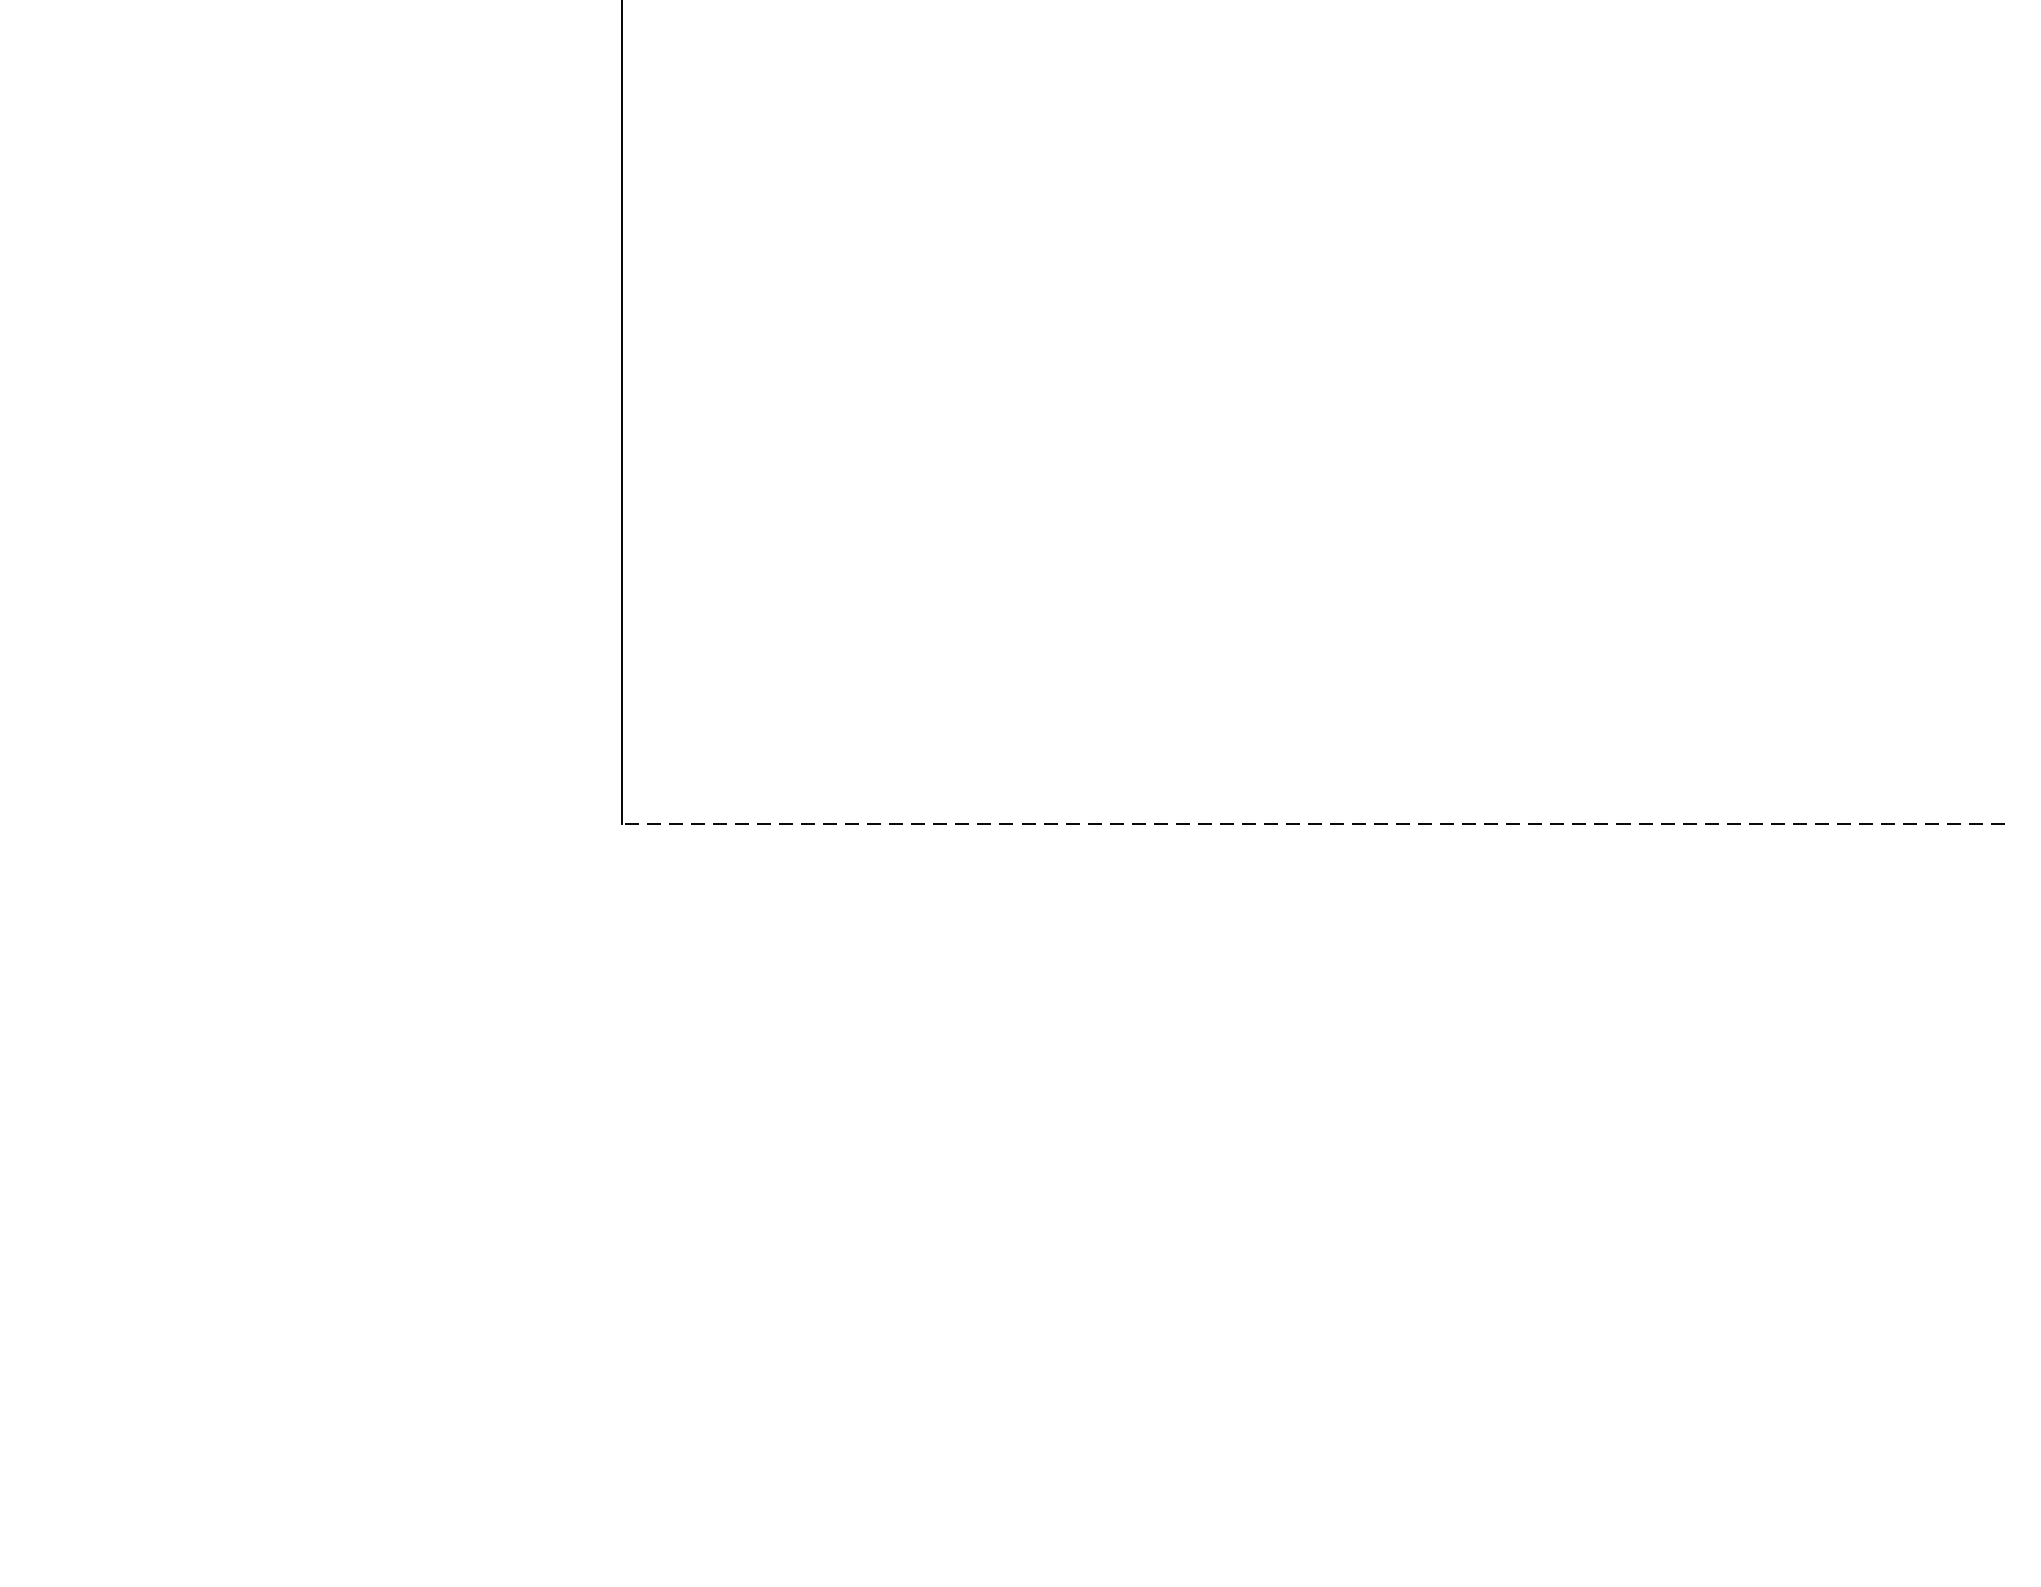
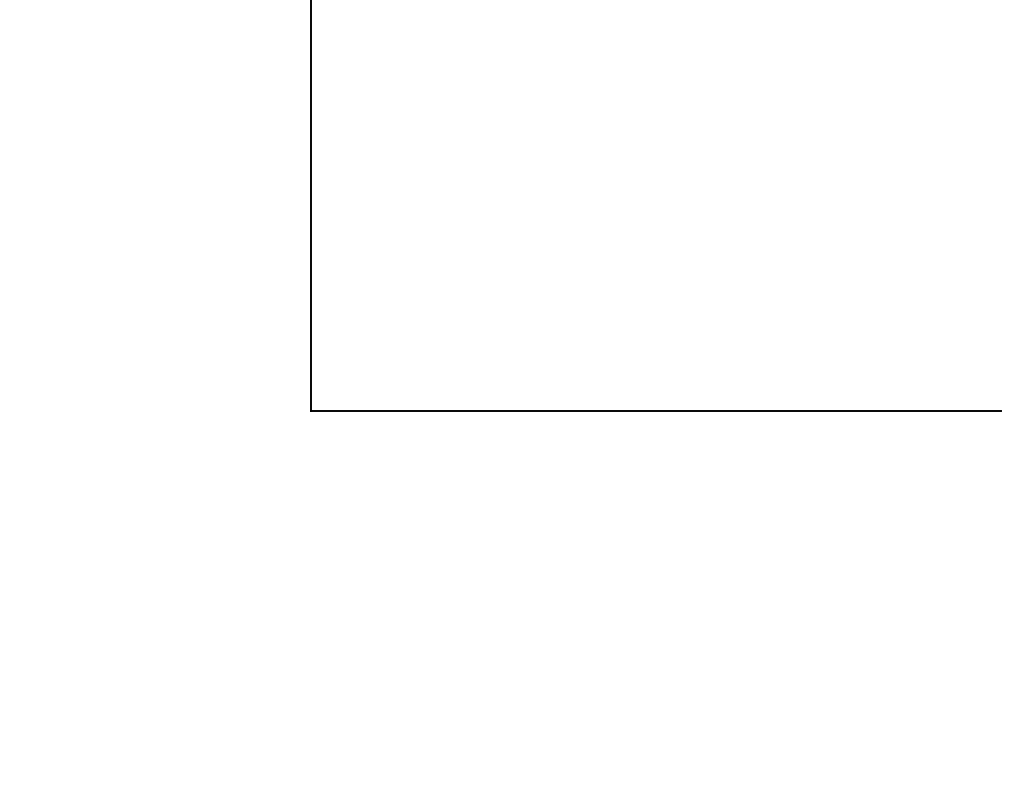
line: (1312, 824) -> (655, 411), dashed -> solid

